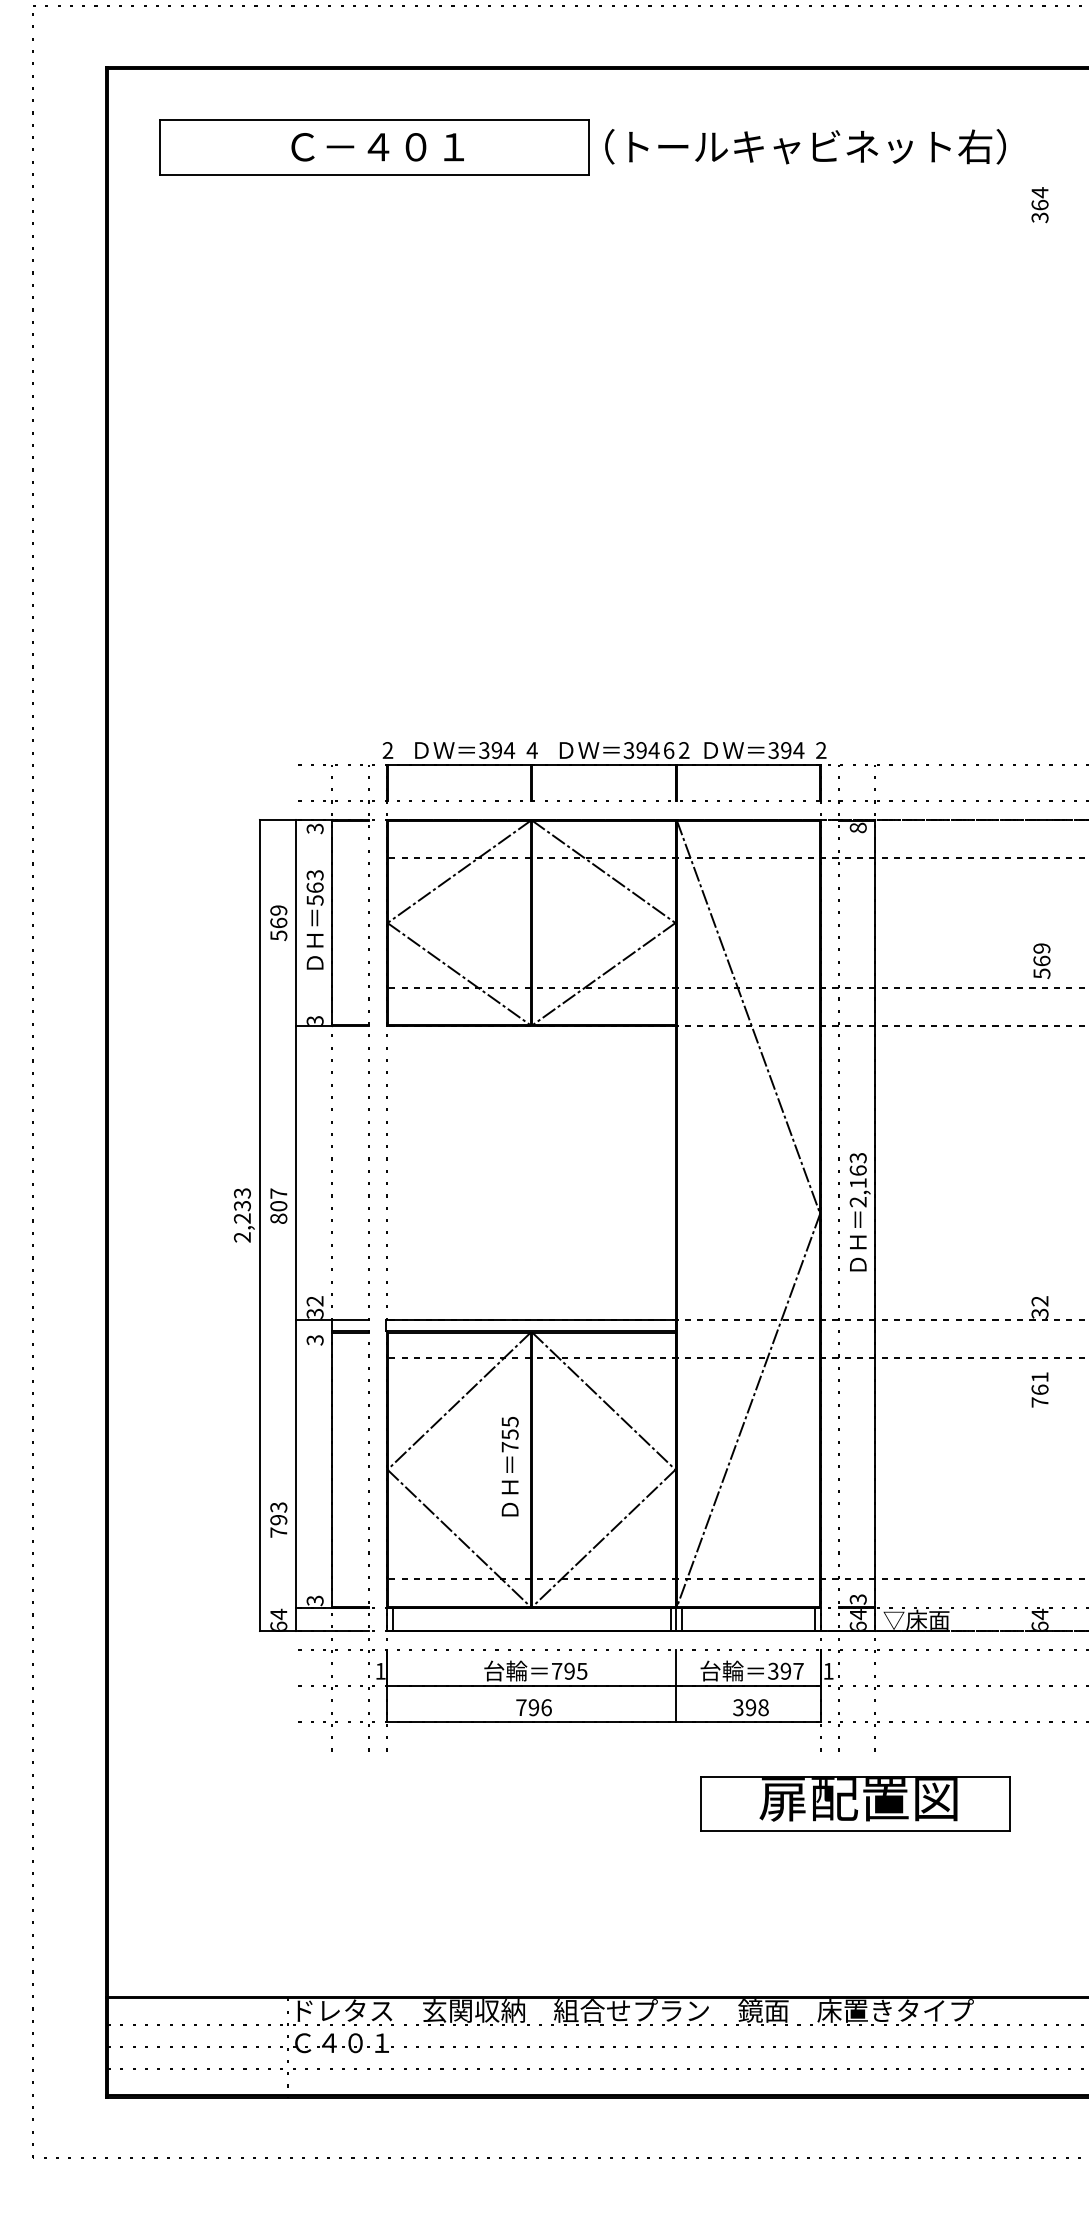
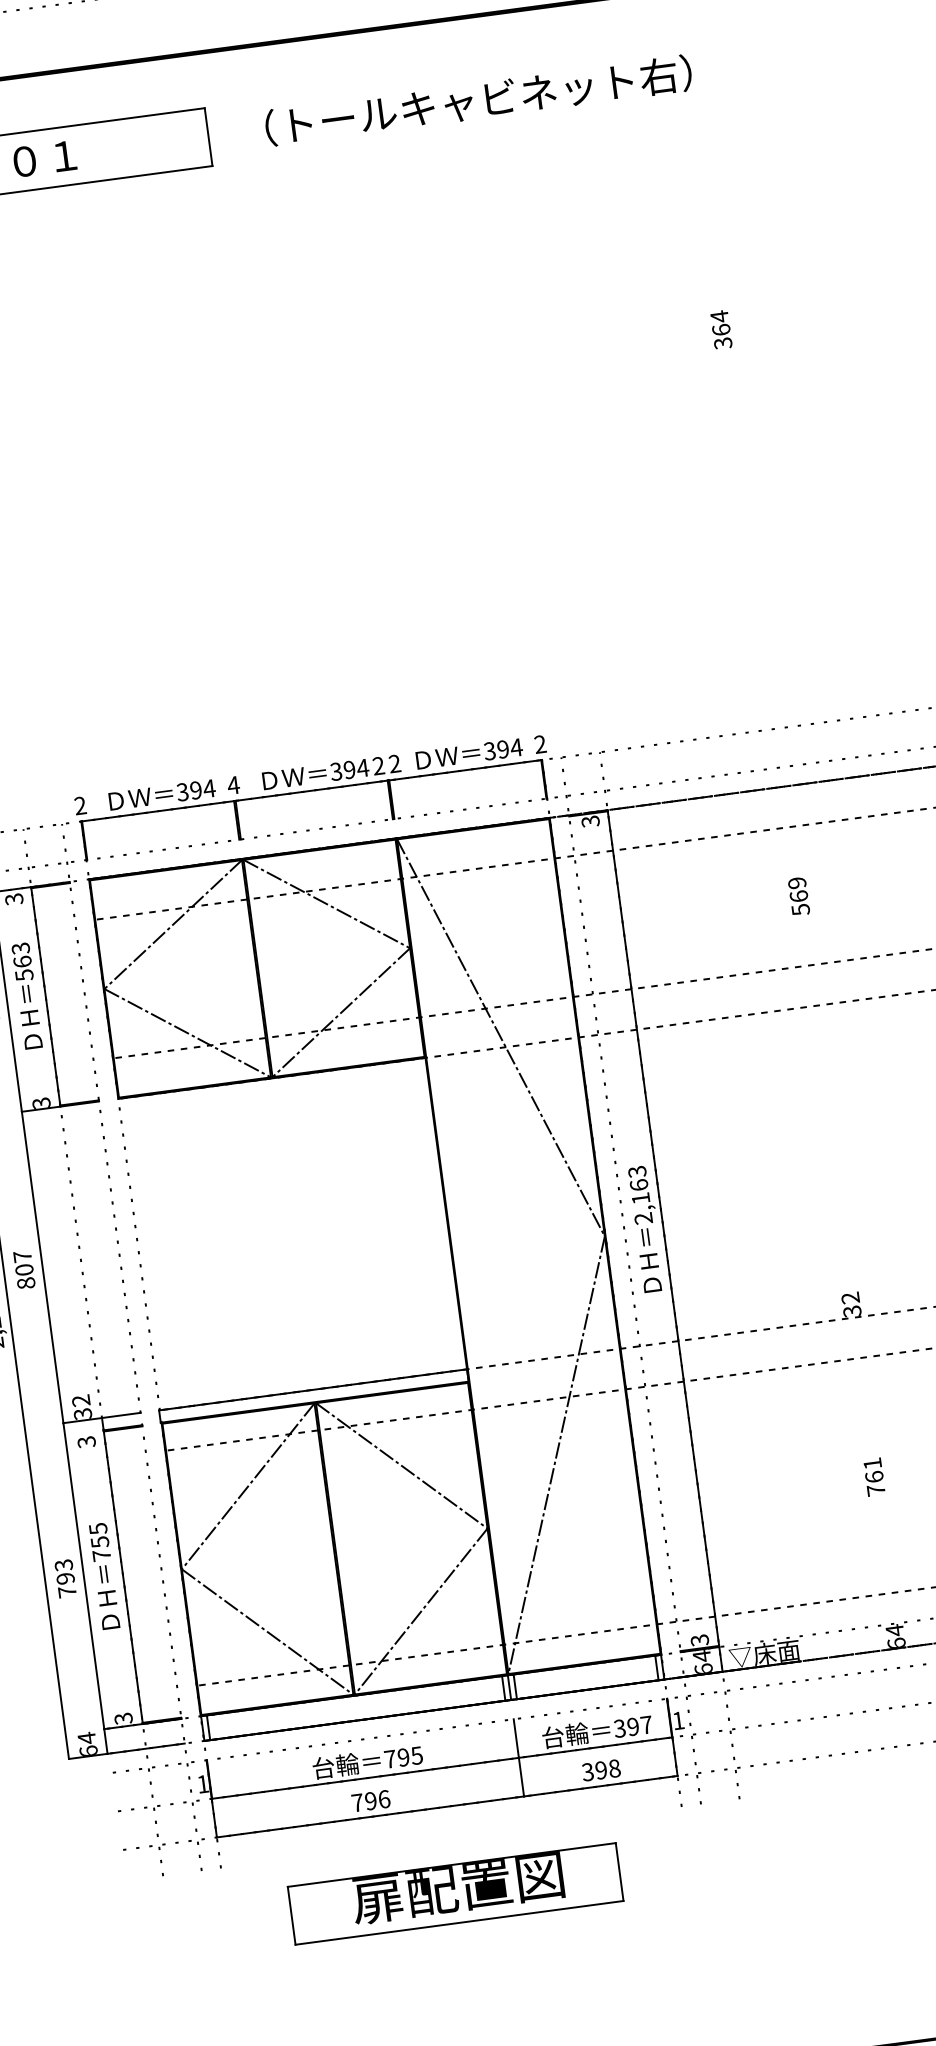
text: (805, 146) -> (478, 100), moved
text: (1039, 205) -> (720, 330), moved
text: (668, 750) -> (378, 766), 6 -> 2
text: (857, 827) -> (589, 821), 8 -> 3
text: (1041, 961) -> (798, 896), moved
text: (278, 1205) -> (24, 1269), moved
text: (1039, 1389) -> (873, 1476), moved
text: (509, 1466) -> (103, 1576), moved
text: (278, 1519) -> (65, 1578), moved
part: (855, 1803) -> (455, 1893), moved

